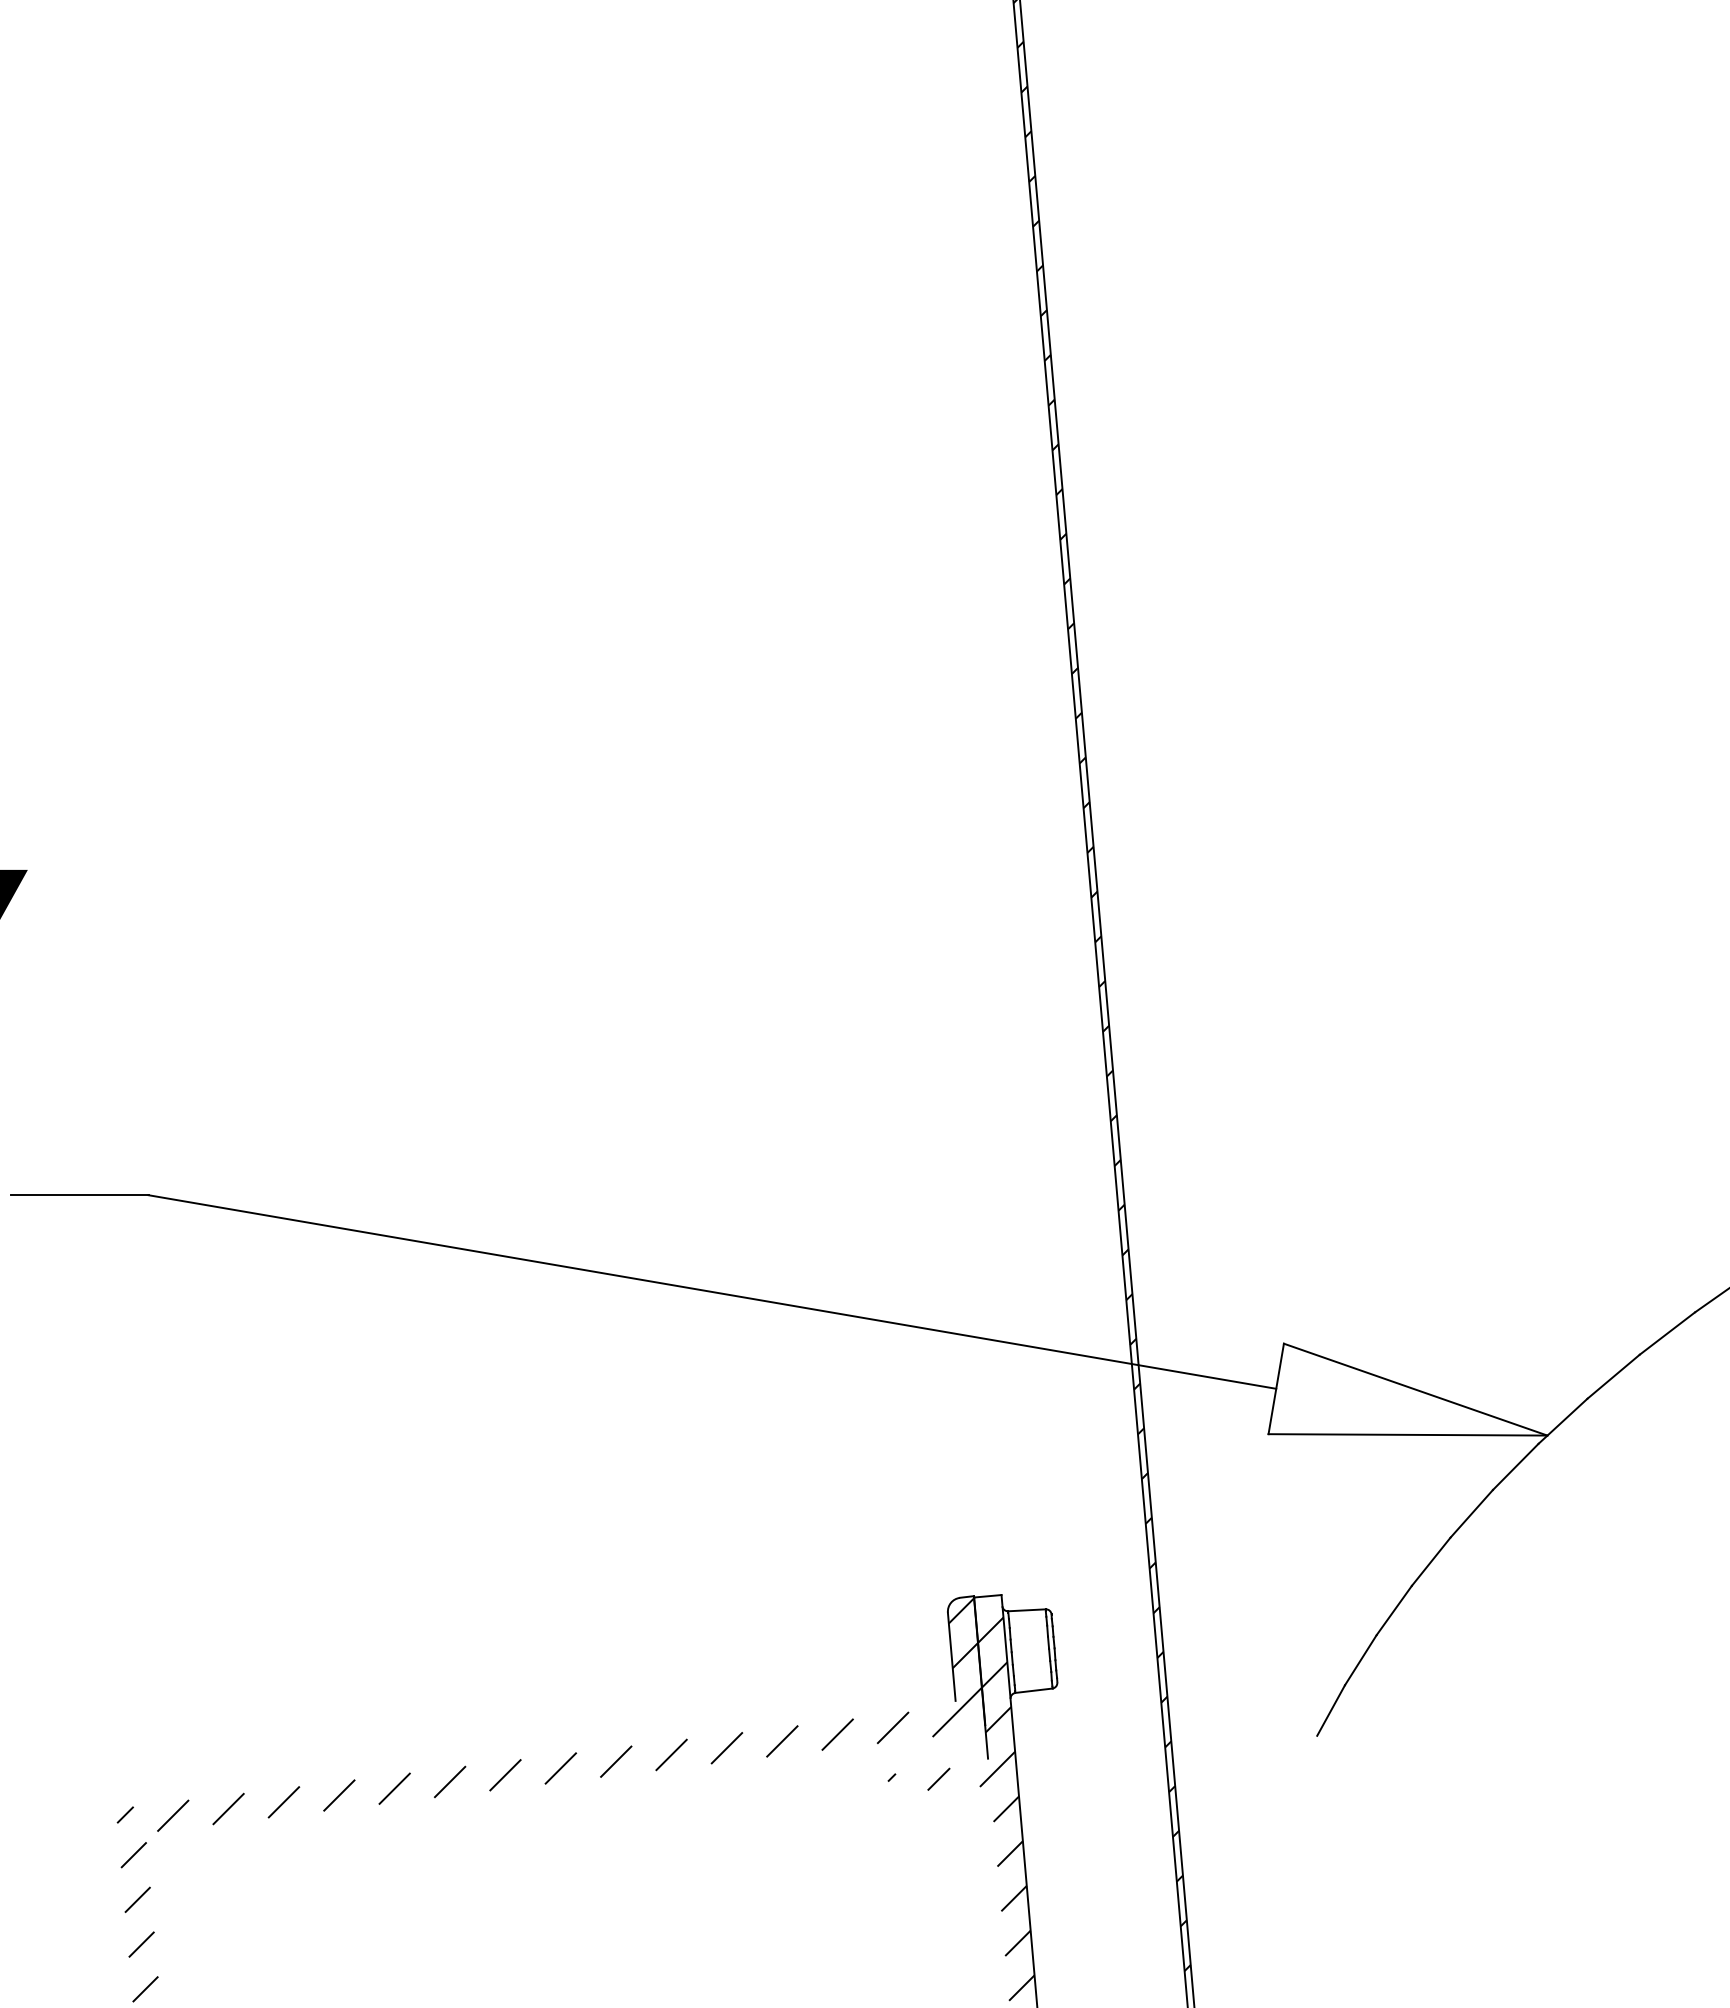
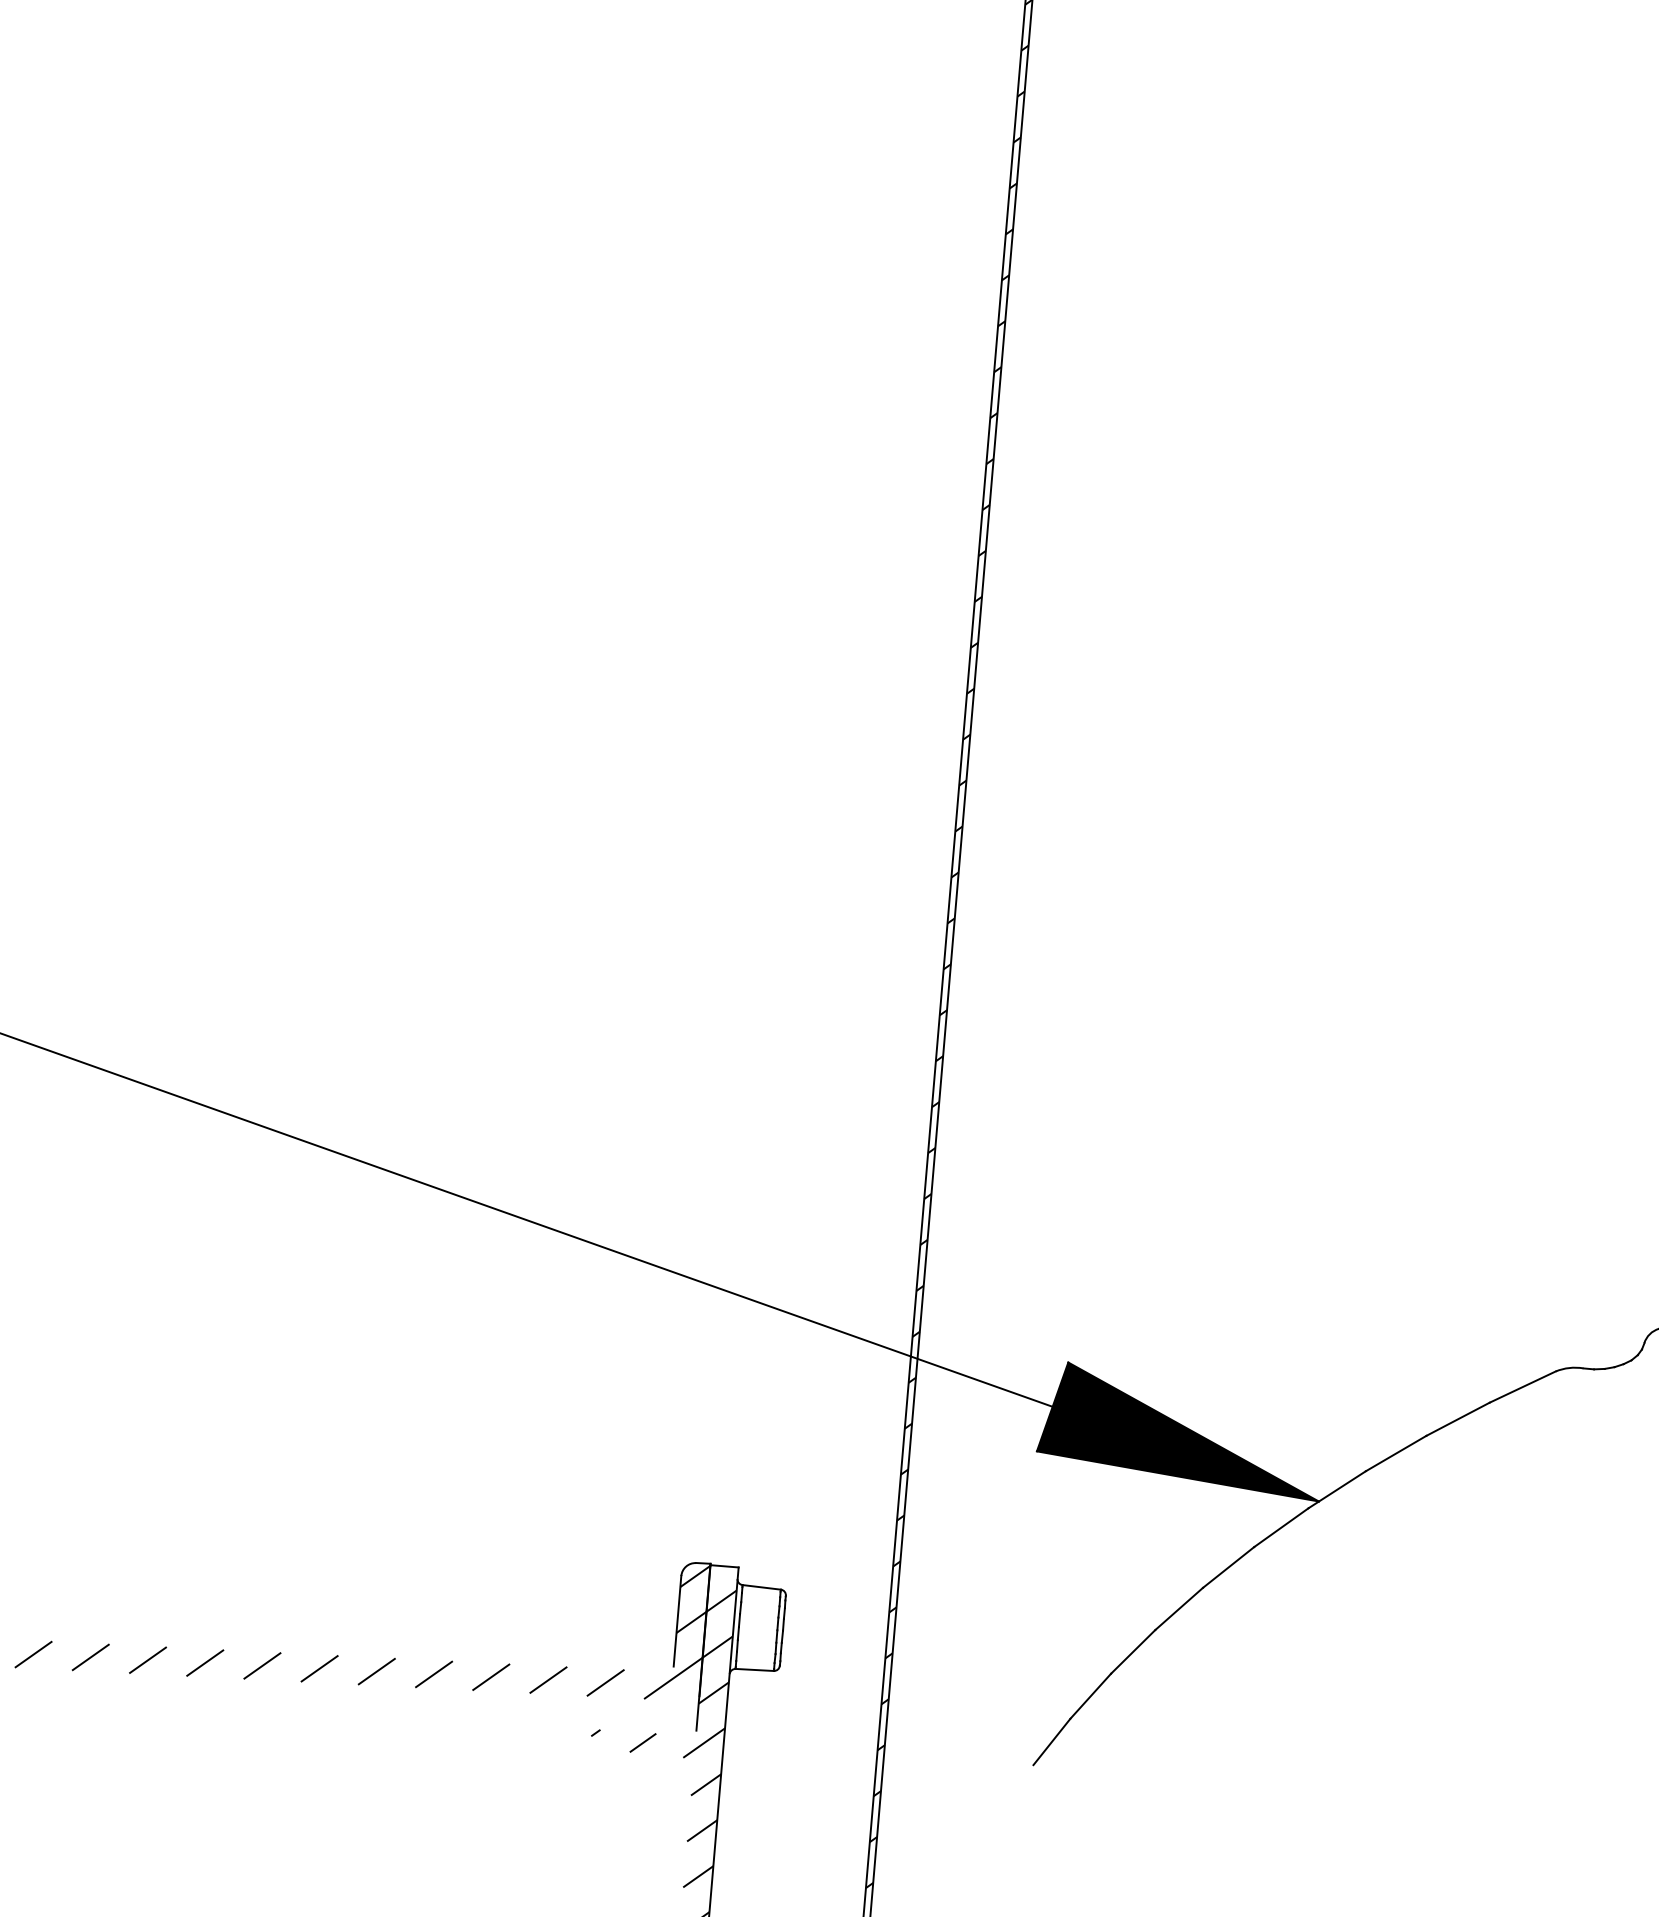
fill: (1407, 1389) -> (1185, 1430), added

